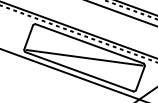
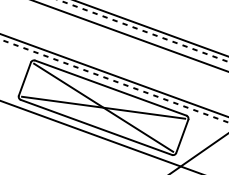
line: (84, 57) -> (103, 107), added

